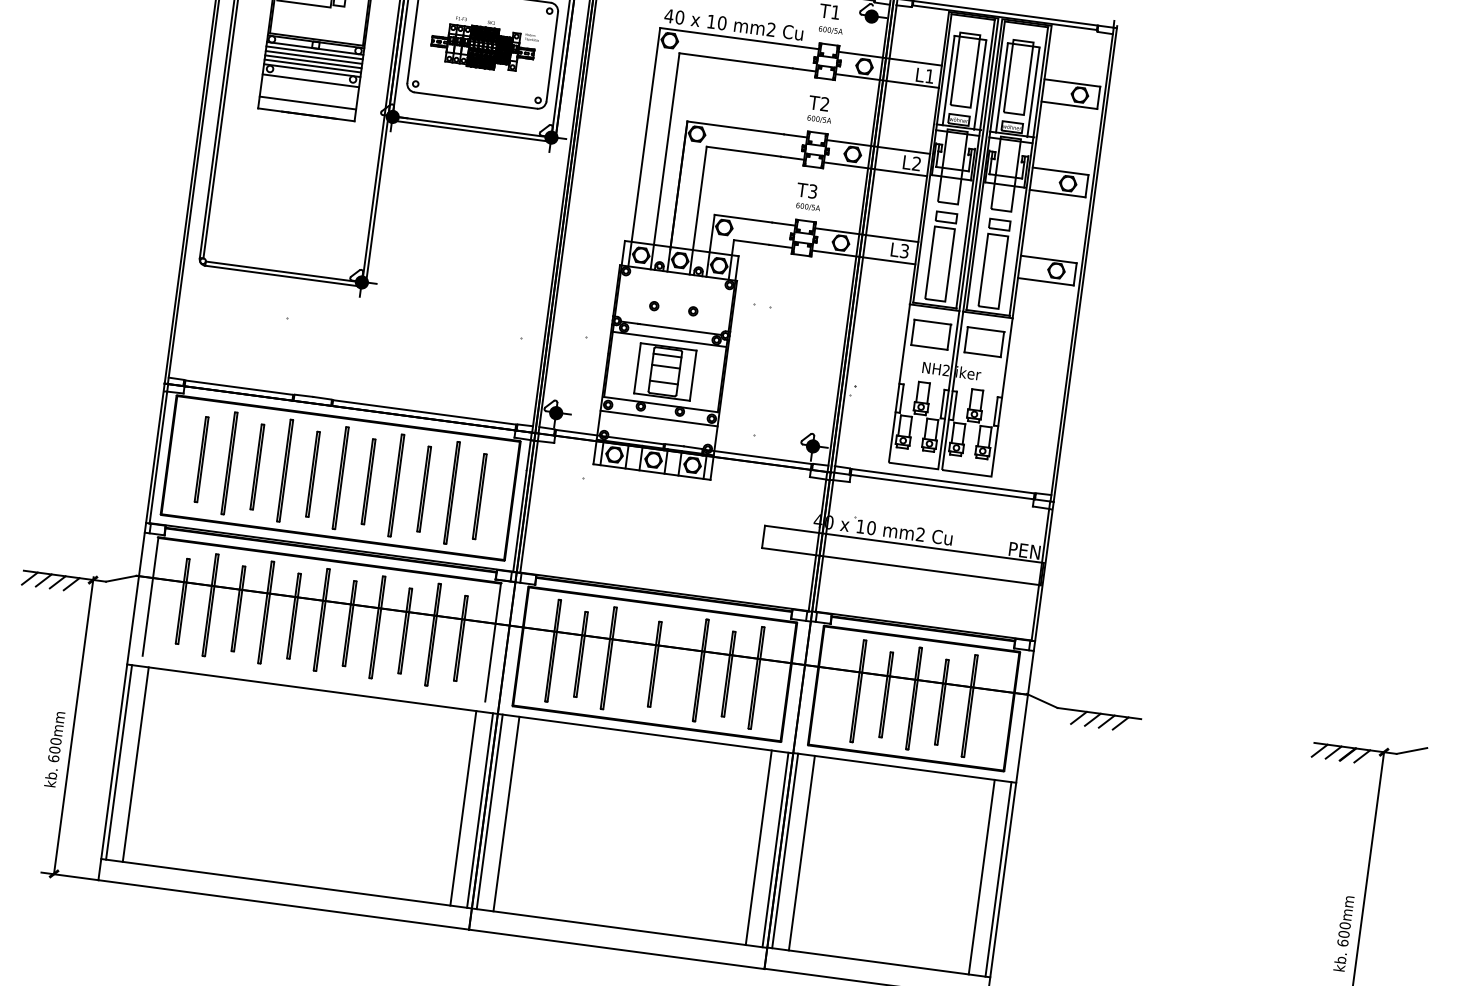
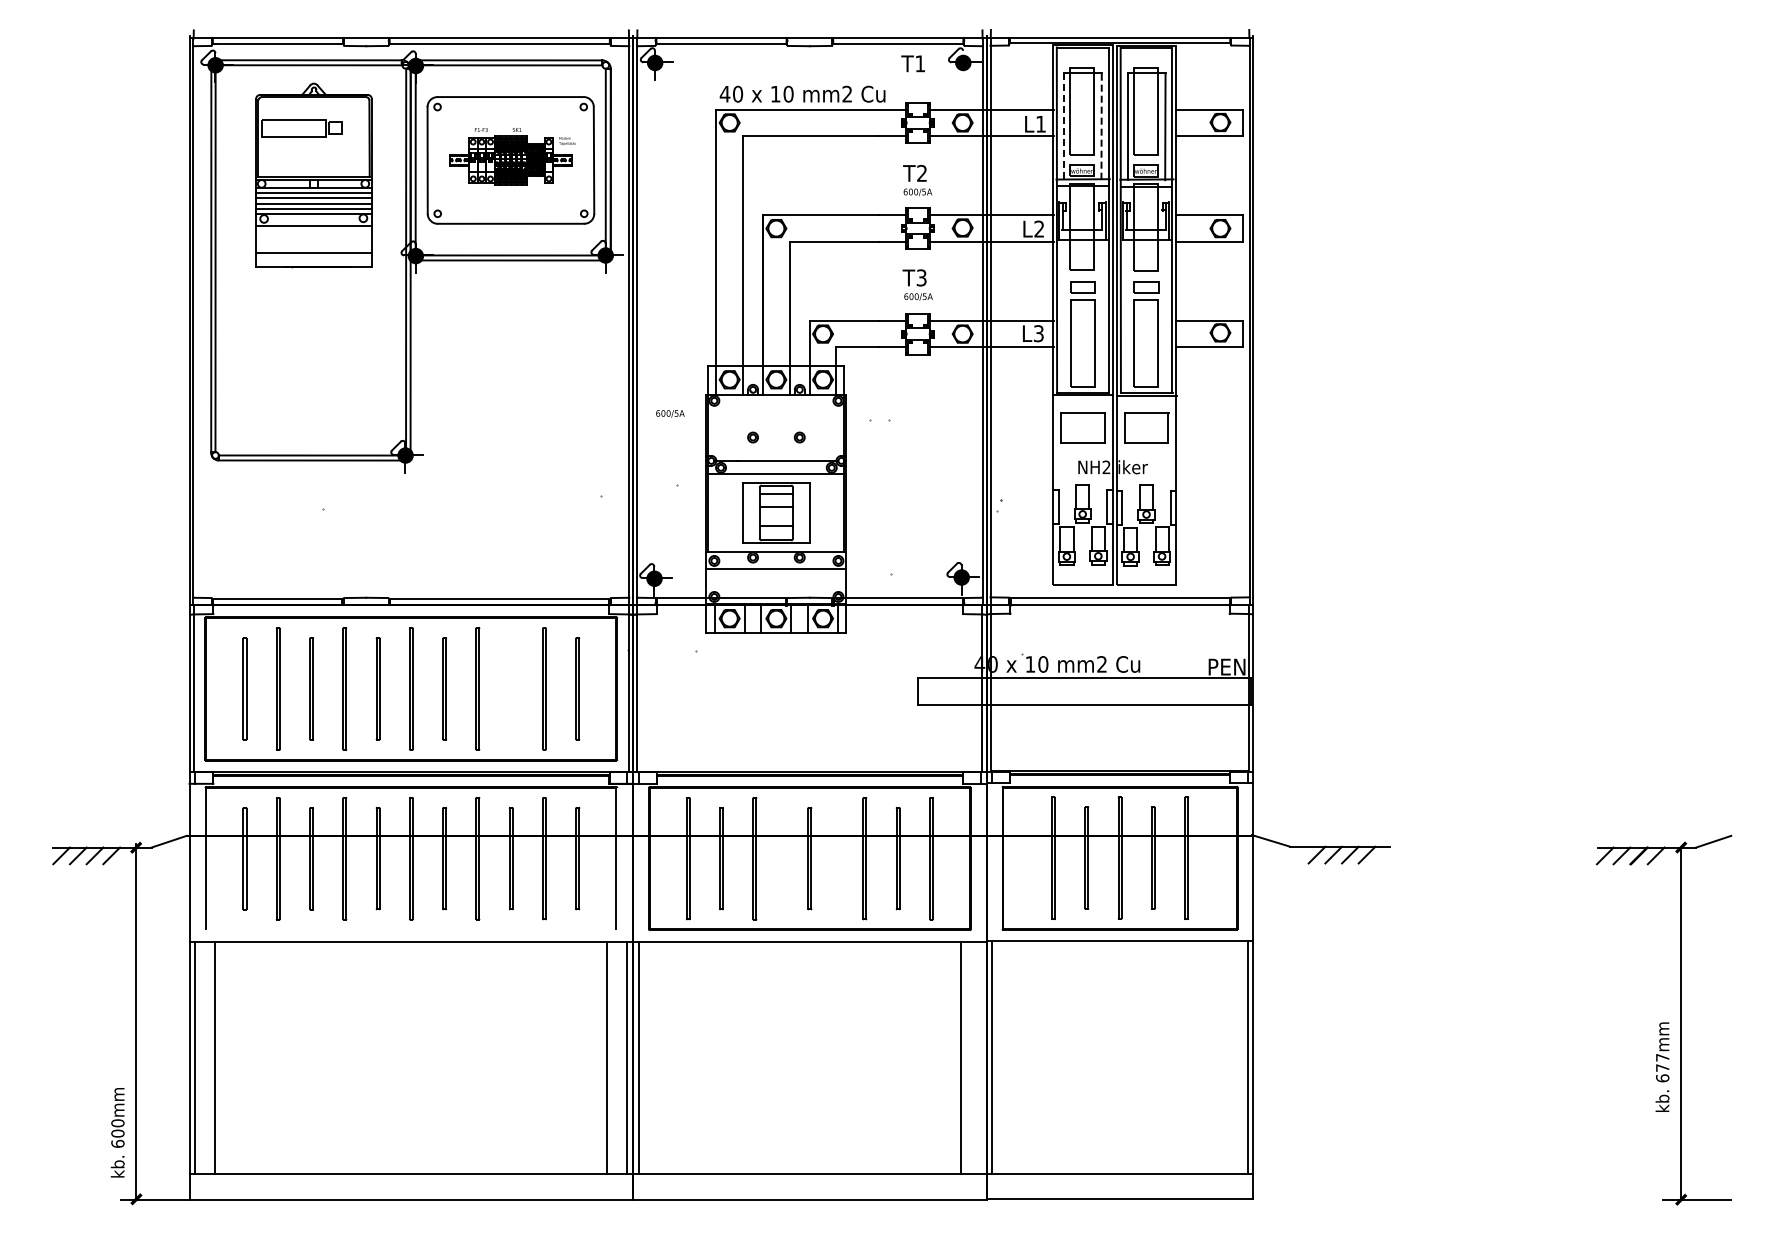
text: (830, 30) -> (670, 413), moved
line: (948, 80) -> (1063, 126), solid -> dashed
line: (979, 85) -> (1101, 127), solid -> dashed
part: (423, 488) -> (510, 688), removed
text: (54, 749) -> (117, 1132), moved
line: (506, 813) -> (658, 1057), removed
line: (775, 849) -> (980, 1057), removed
line: (801, 853) -> (1012, 1057), removed
line: (981, 877) -> (1227, 1057), removed
text: (1344, 929) -> (1662, 1062), 600mm -> 677mm

